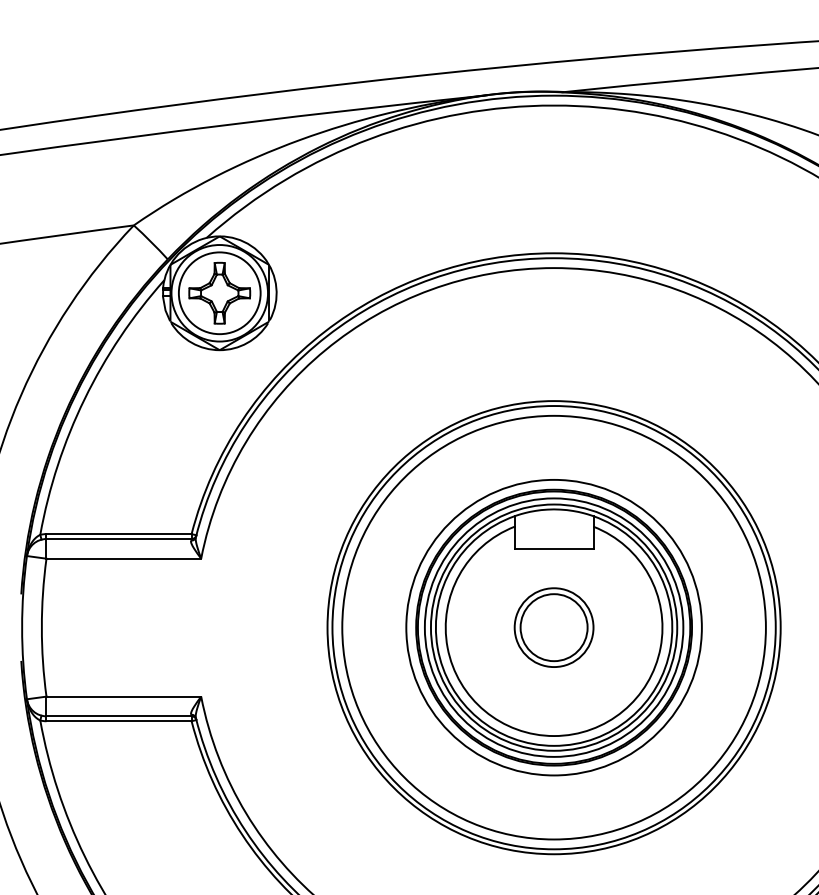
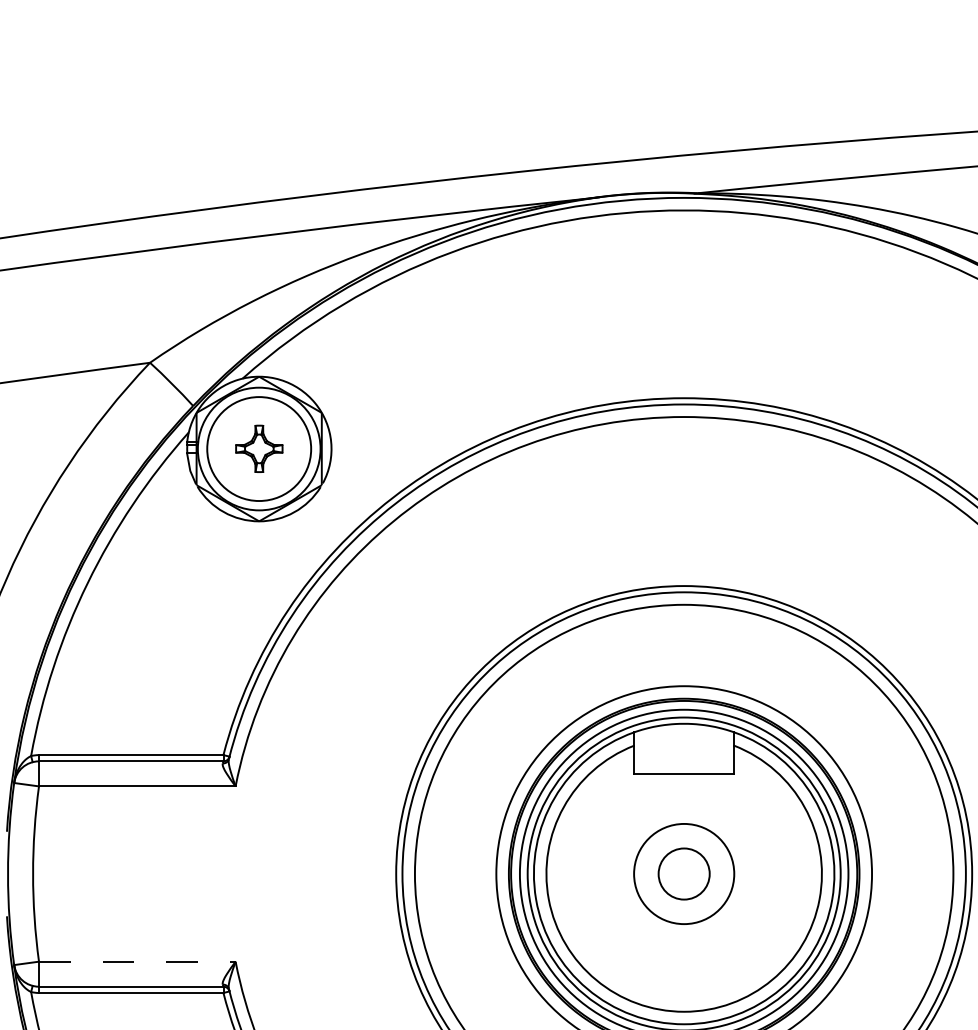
part: (219, 292) -> (258, 448), size x0.6
circle: (553, 627) -> (683, 873), size x0.6
line: (124, 696) -> (138, 961), solid -> dashed

